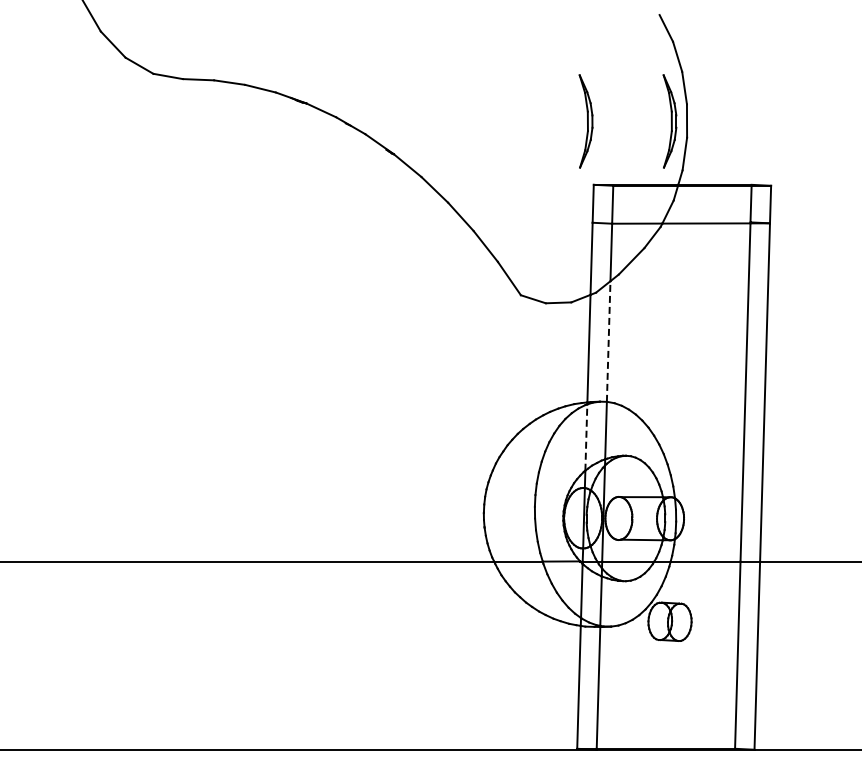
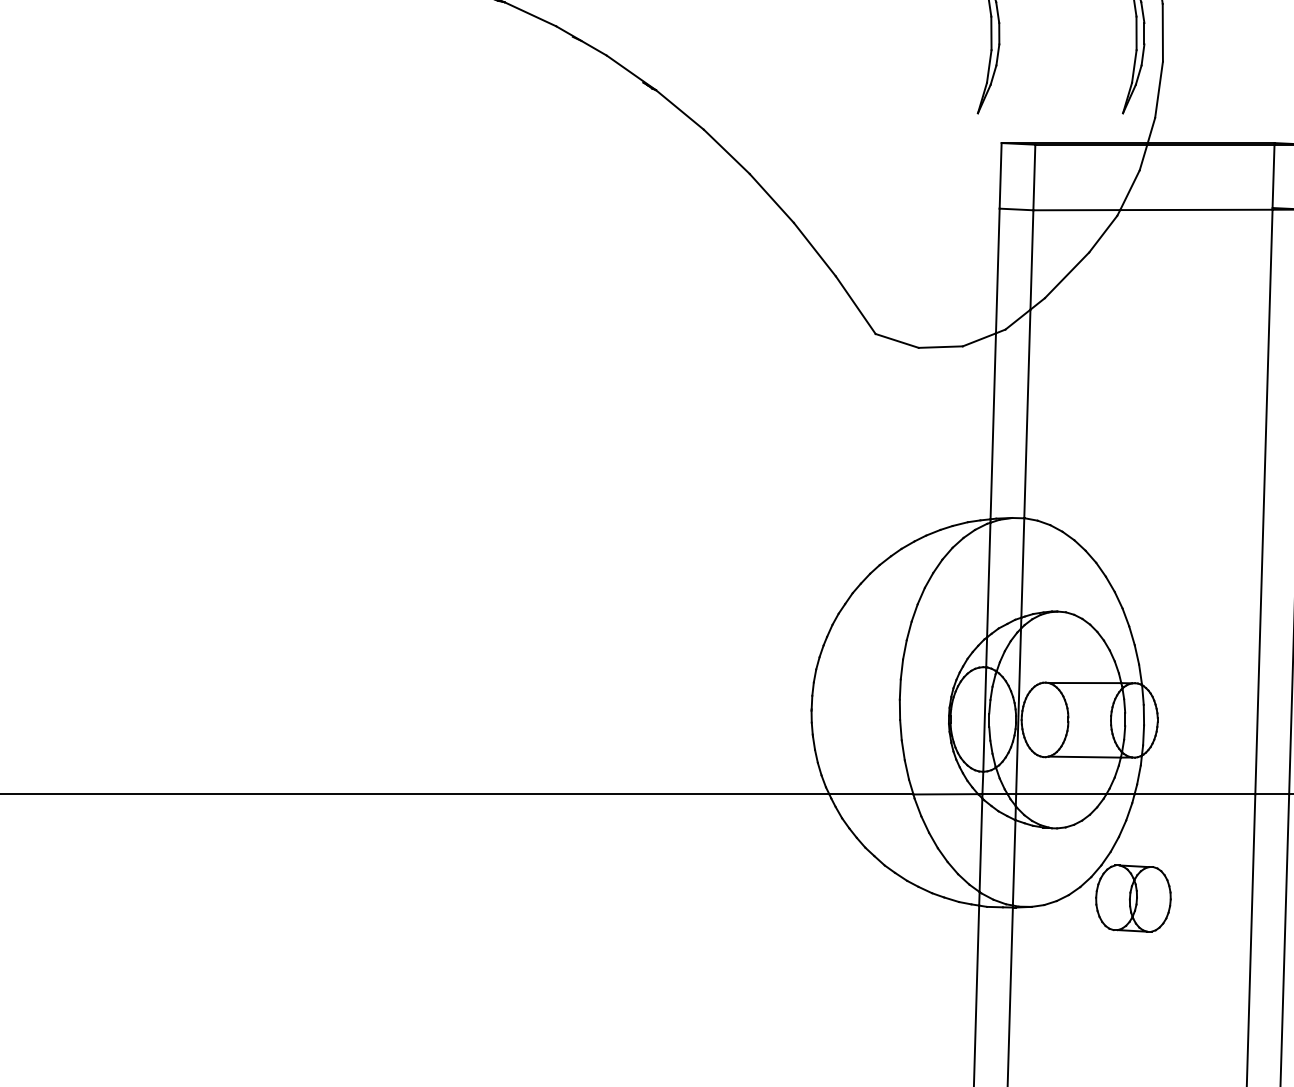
line: (608, 341) -> (1027, 413), dashed -> solid
line: (586, 437) -> (989, 579), dashed -> solid

